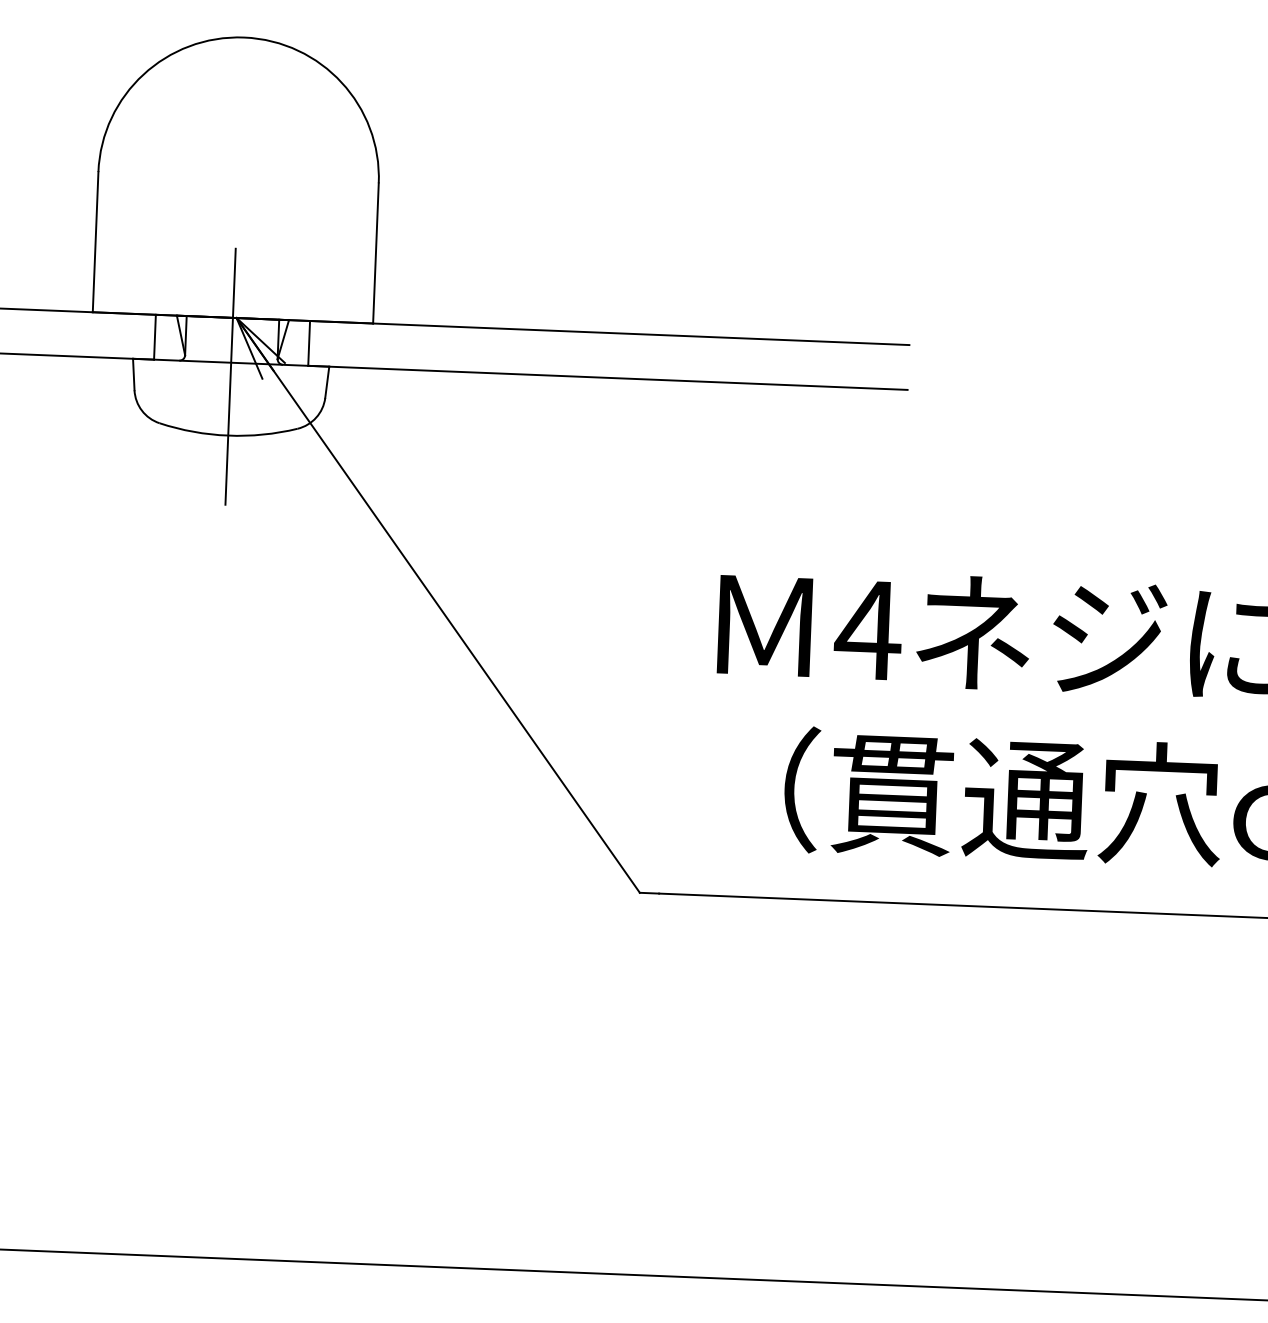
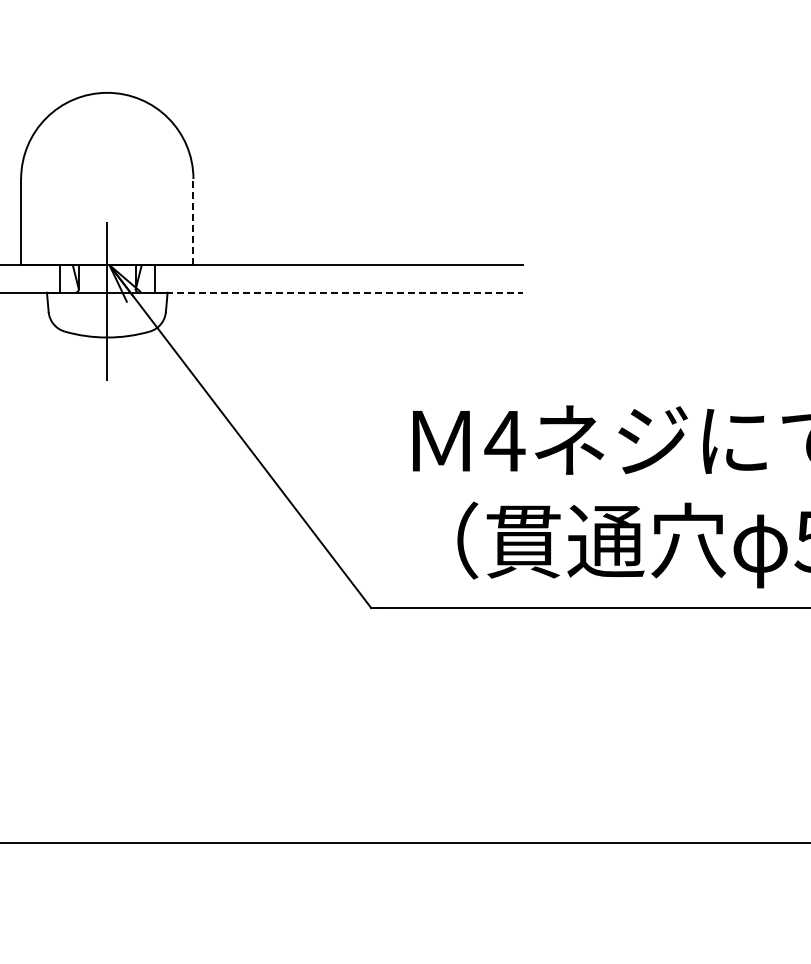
line: (376, 252) -> (193, 221), solid -> dashed
line: (608, 377) -> (339, 292), solid -> dashed

